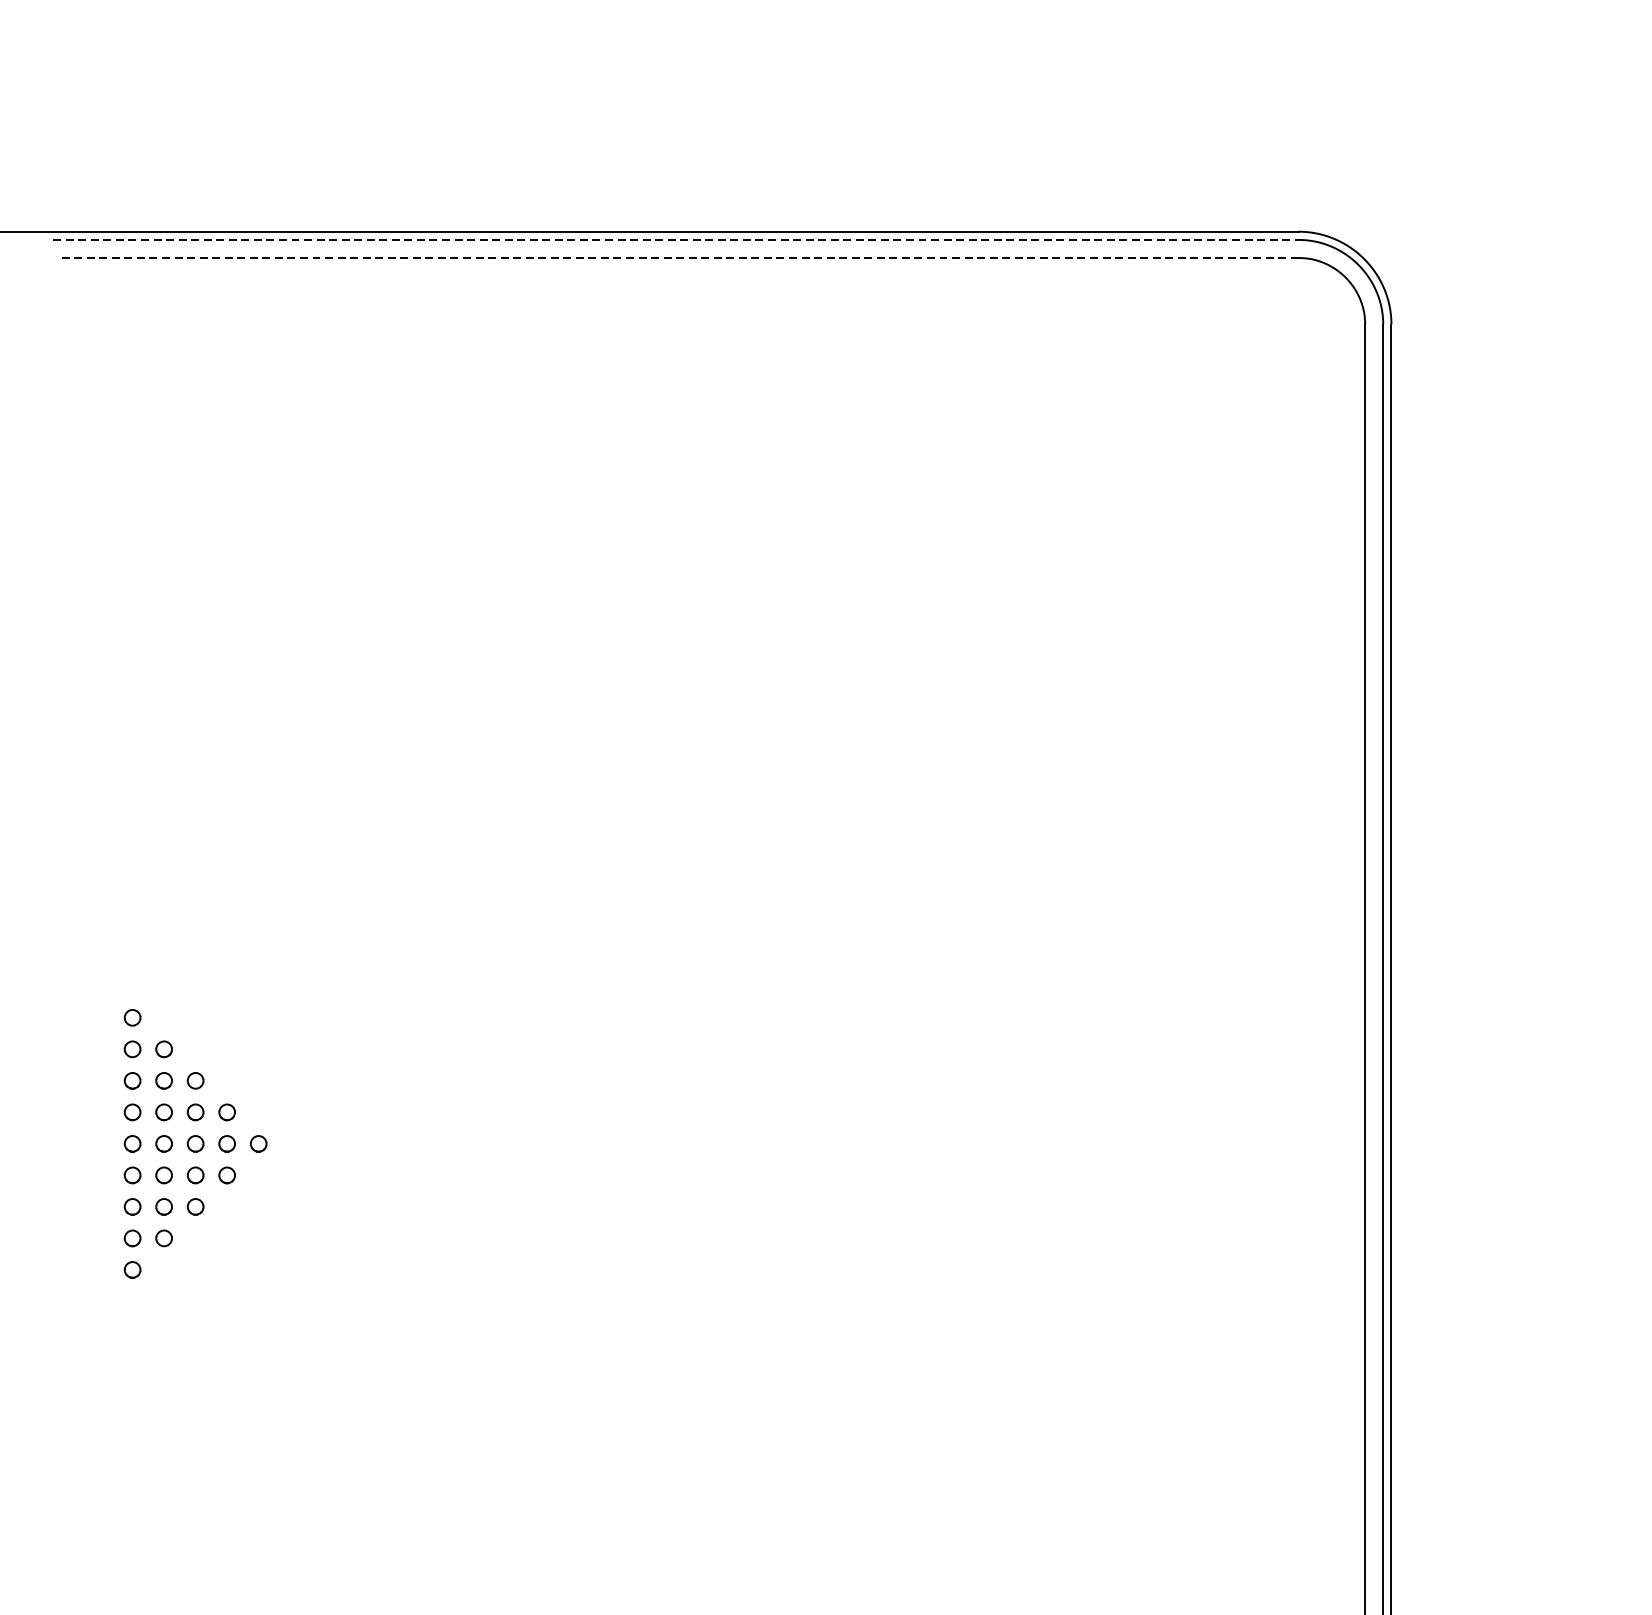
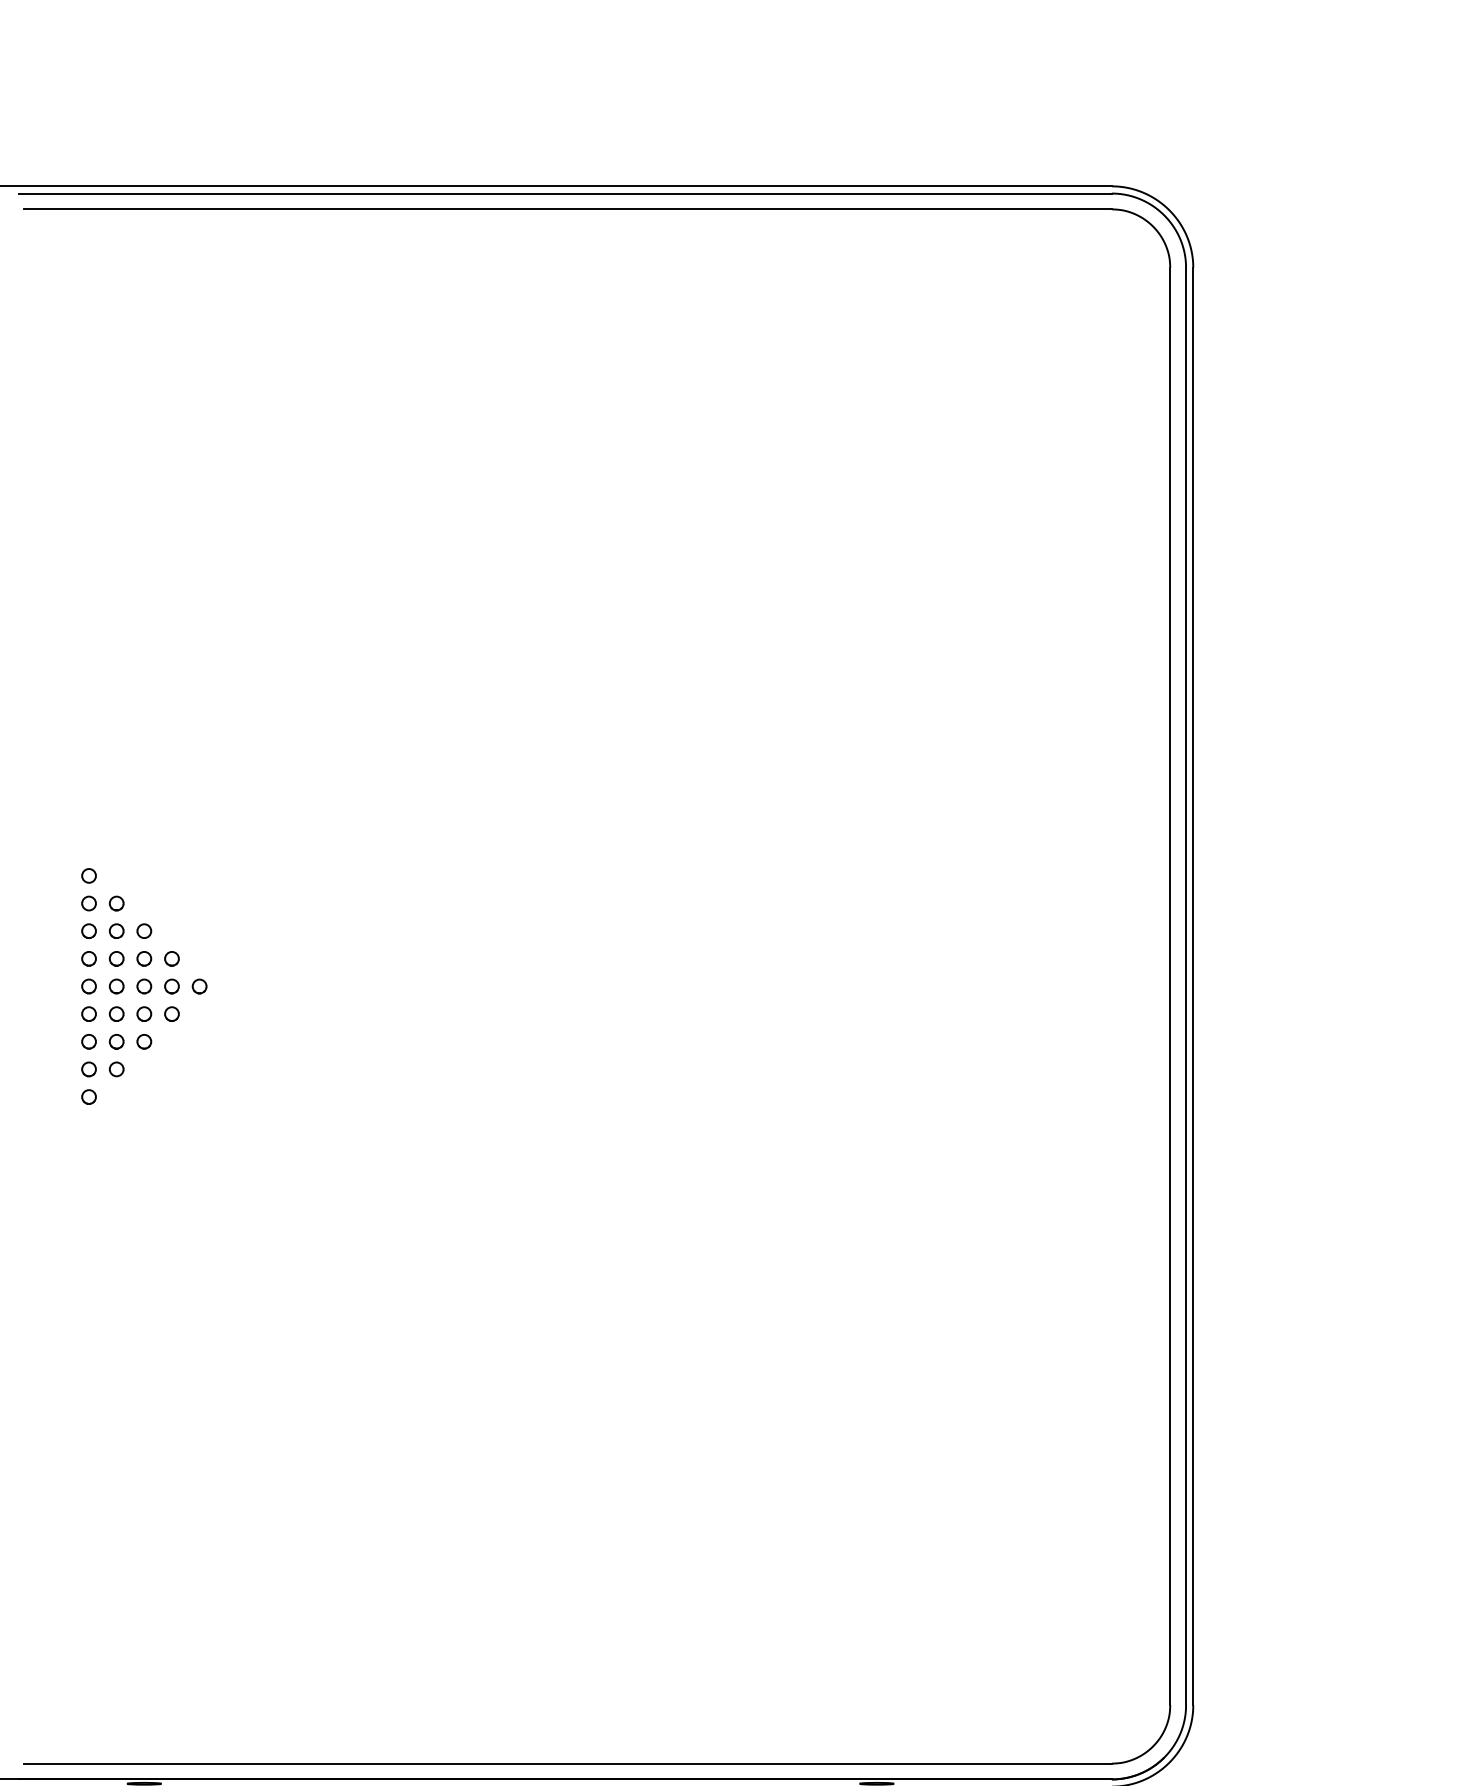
line: (676, 239) -> (566, 193), dashed -> solid
line: (678, 258) -> (567, 209), dashed -> solid

